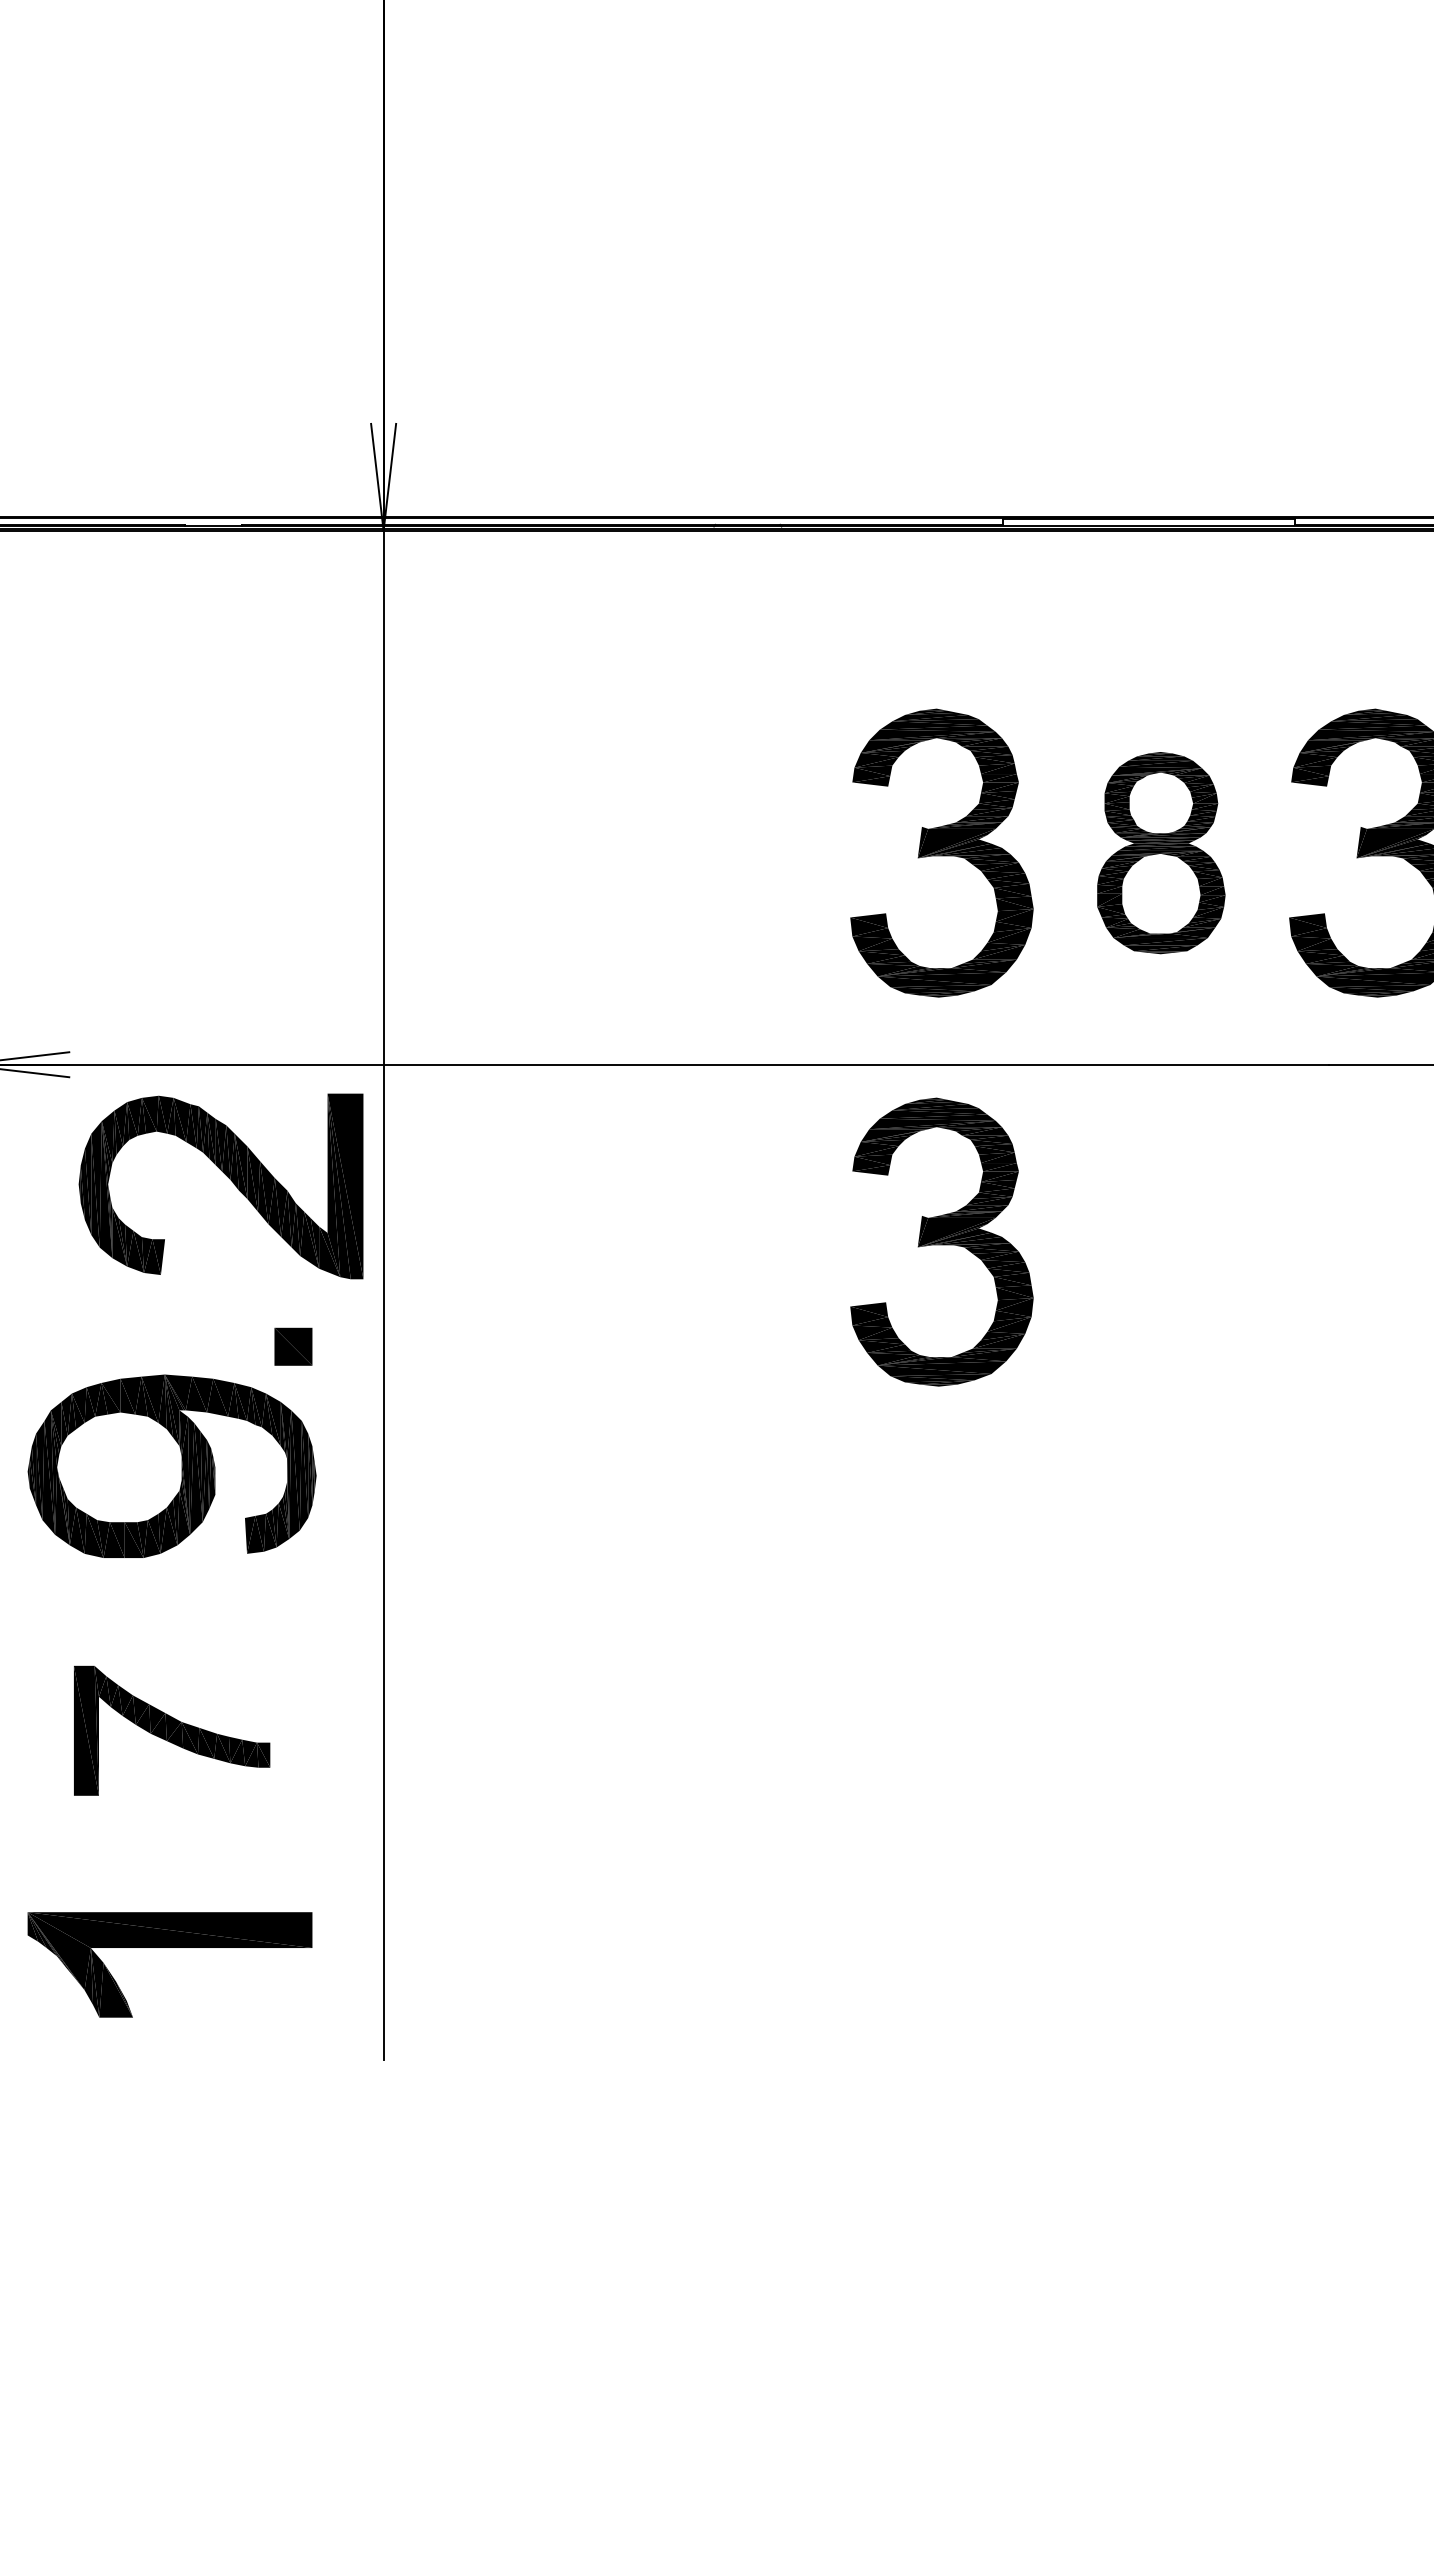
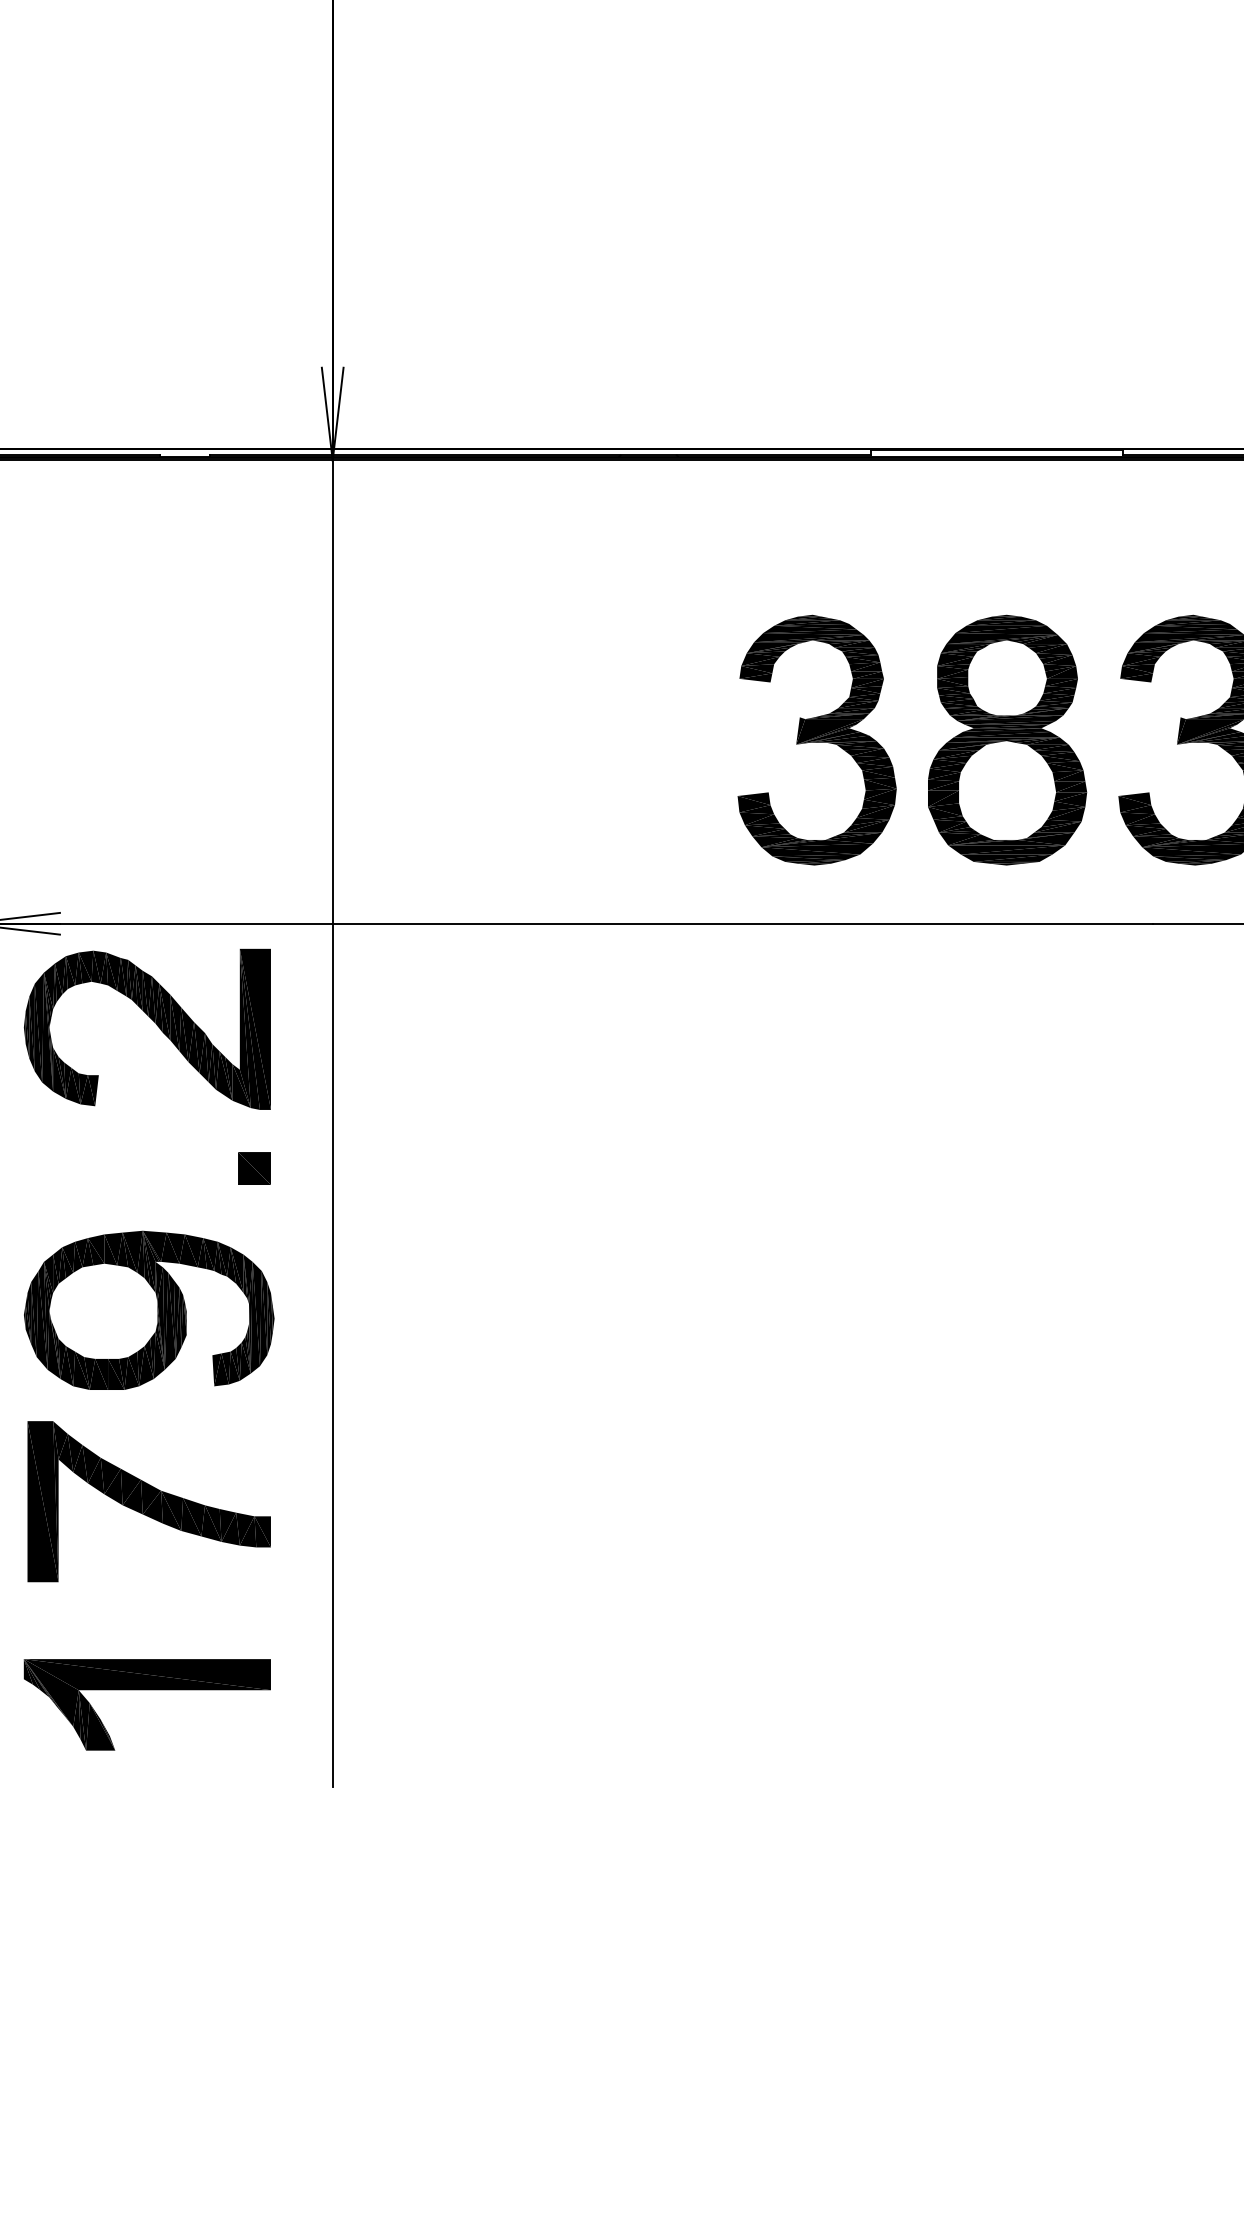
part: (1161, 852) -> (1007, 739), size x1.43
part: (228, 1178) -> (153, 1022), moved
part: (941, 1241) -> (816, 1077), removed
part: (171, 1465) -> (148, 1309), moved
part: (171, 1730) -> (148, 1501), size x1.43

